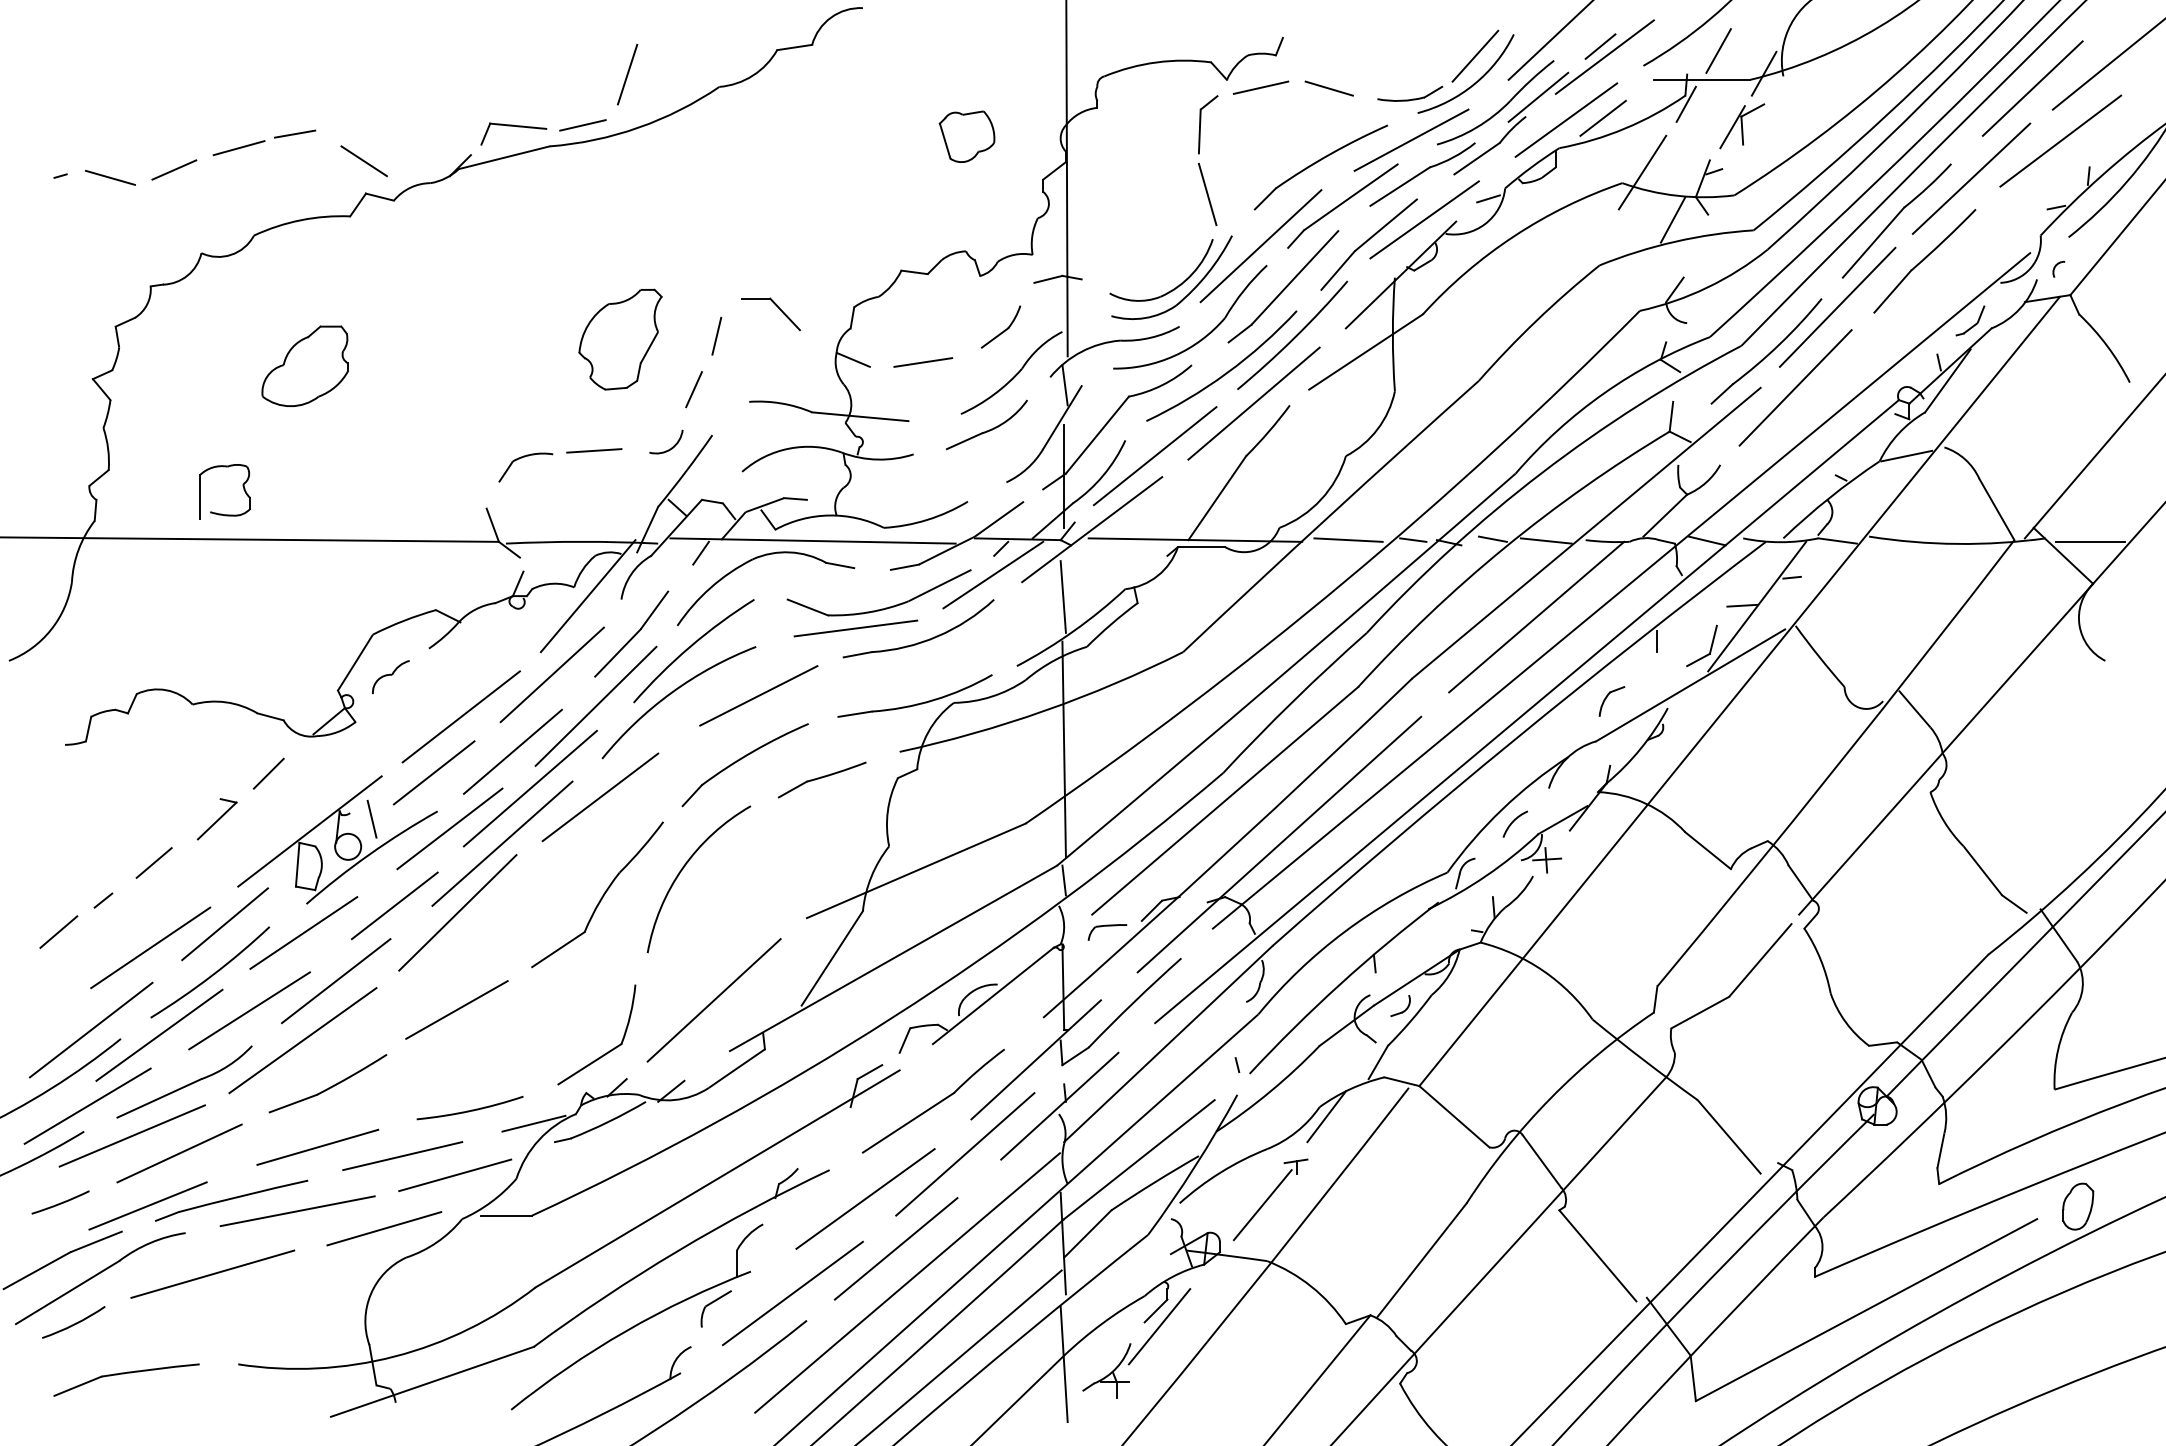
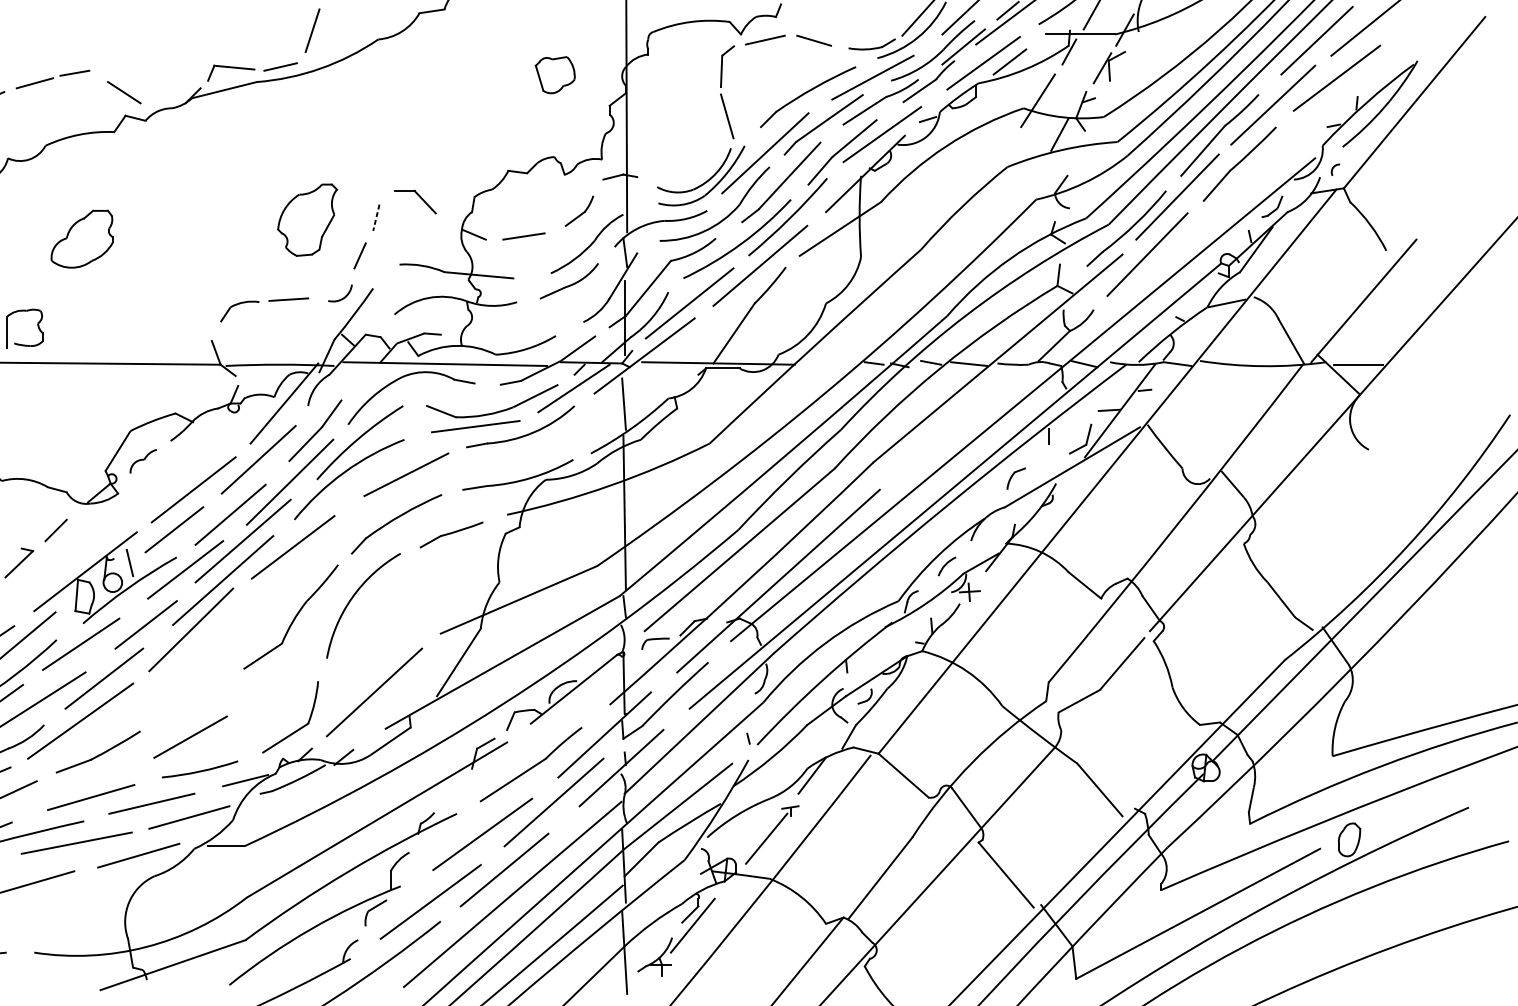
line: (716, 336) -> (376, 217), solid -> dashed
line: (1348, 539) -> (827, 363), removed
line: (700, 552) -> (364, 372), removed
line: (1536, 616) -> (962, 418), removed
line: (456, 1009) -> (190, 736), moved

